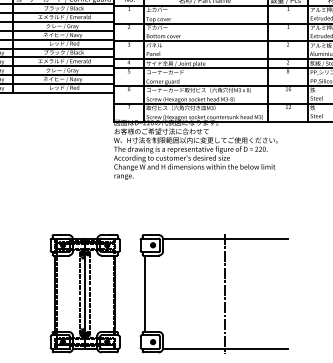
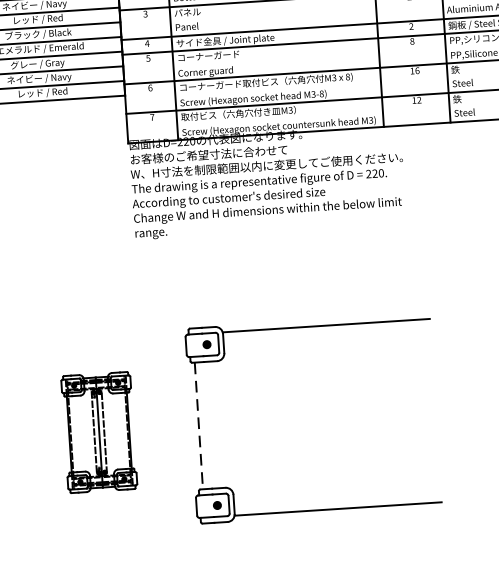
part: (84, 293) -> (98, 432), size x0.6
line: (225, 293) -> (332, 416), removed
line: (145, 294) -> (199, 427), solid -> dashed

